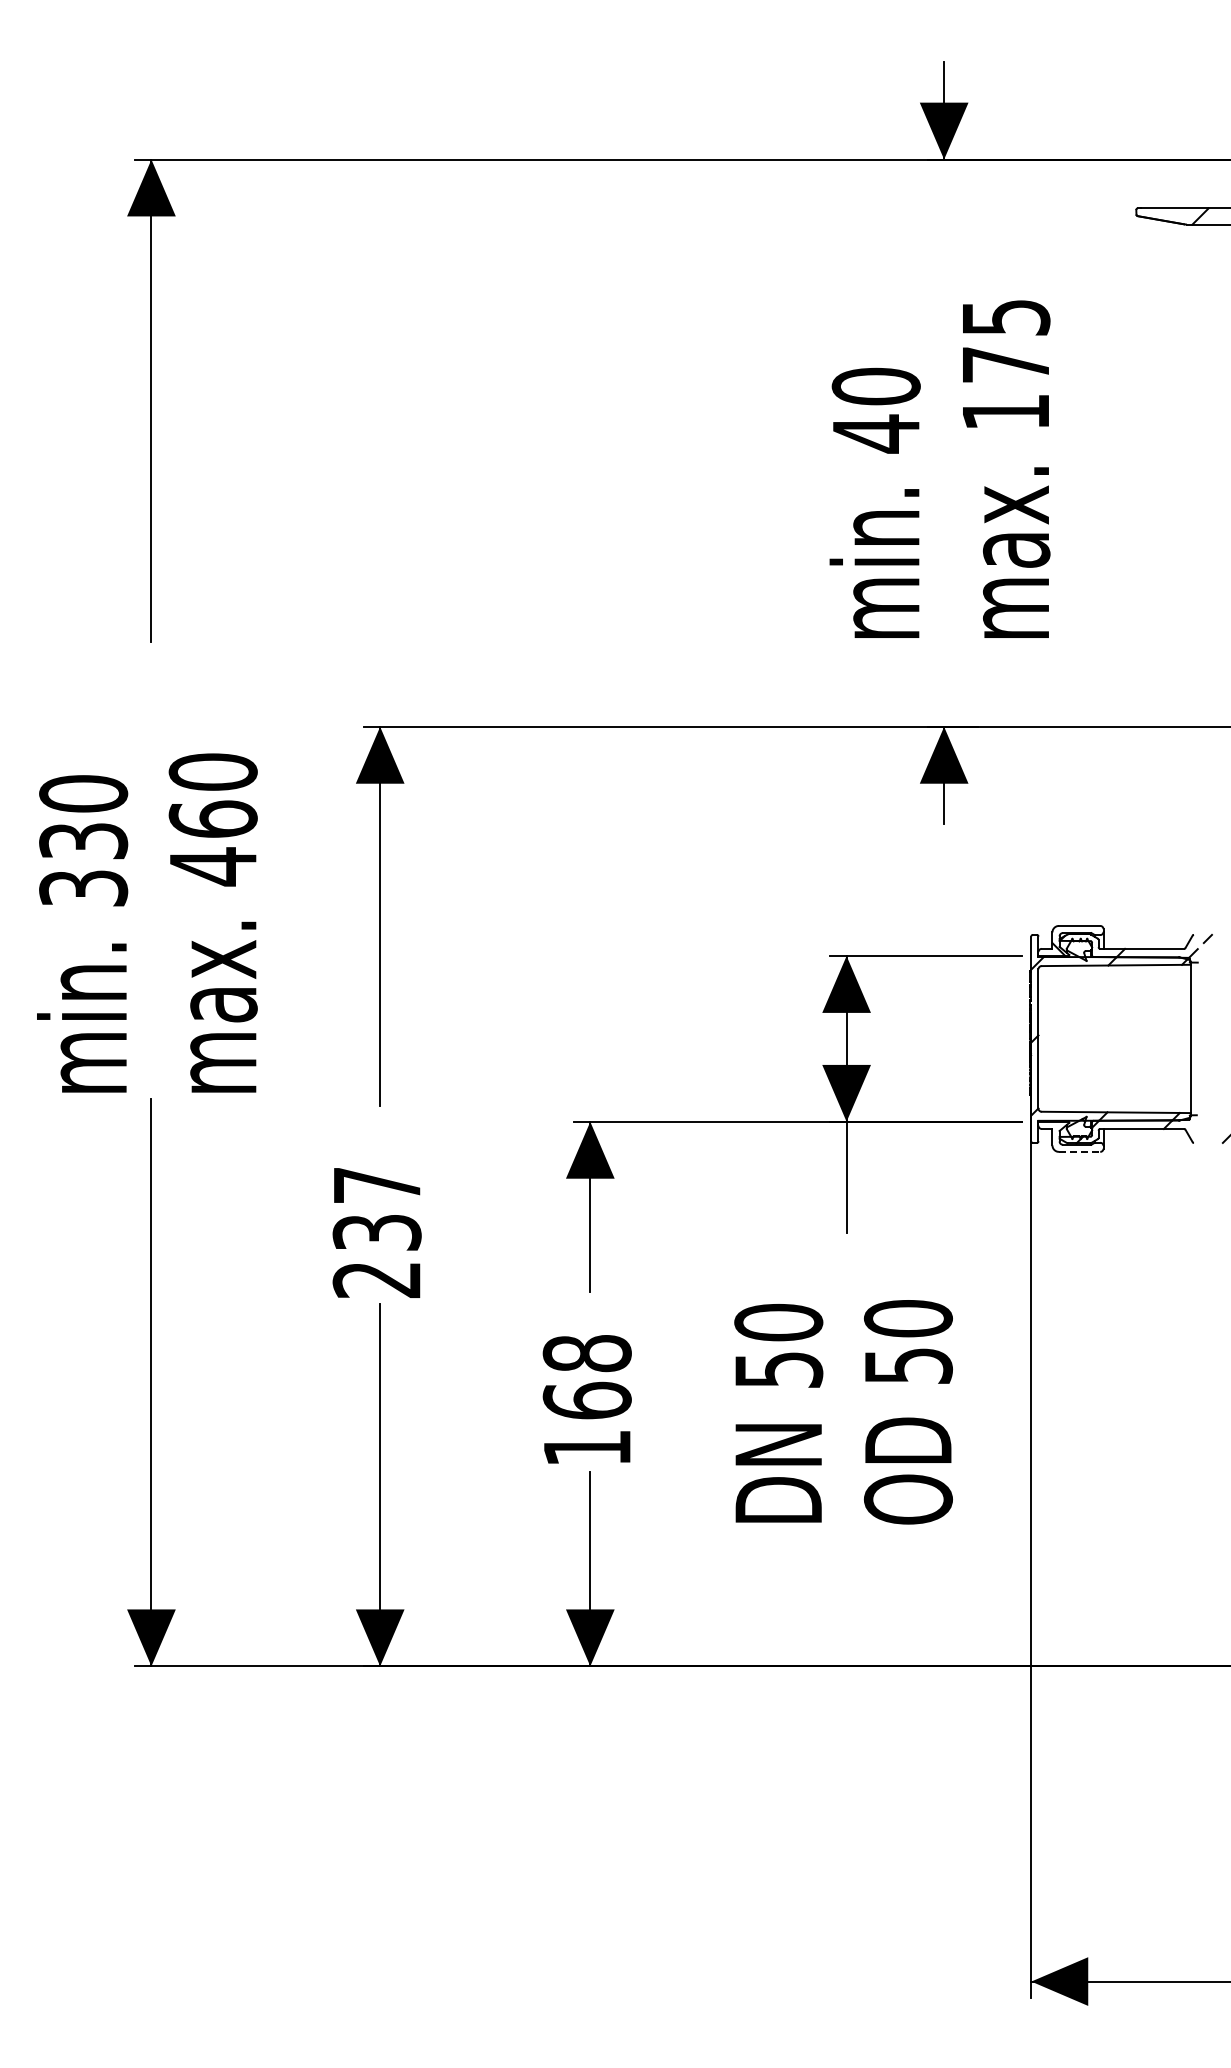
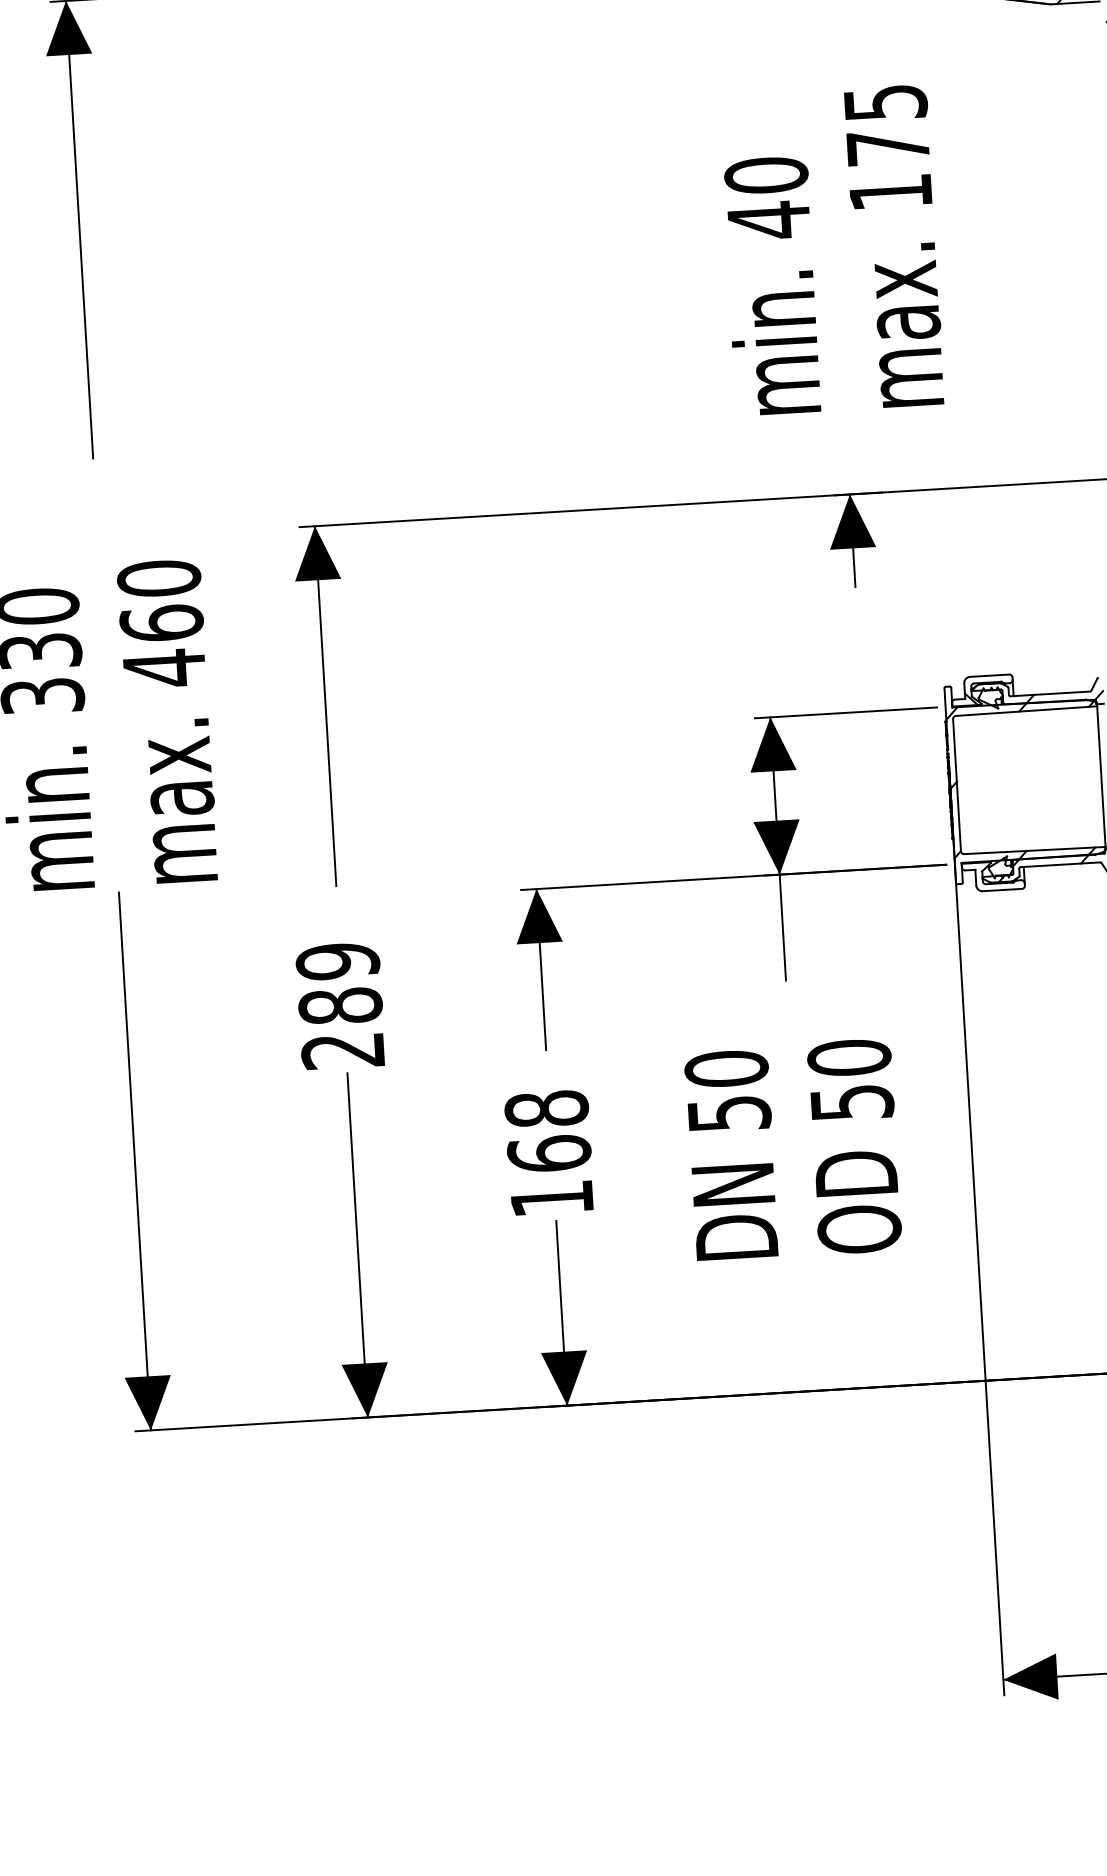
line: (1079, 1151) -> (1002, 889), dashed -> solid
text: (376, 1209) -> (338, 984), 237 -> 289

